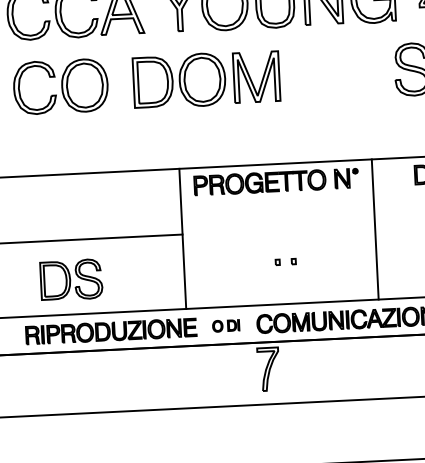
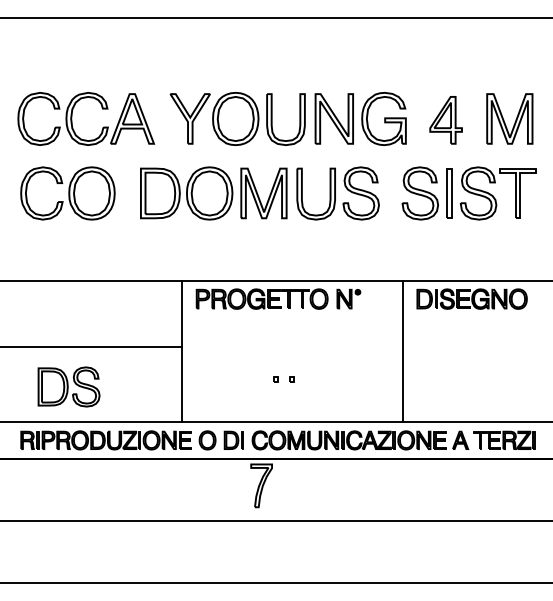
part: (330, 73) -> (337, 193), added
line: (374, 229) -> (402, 351), moved
part: (225, 326) -> (220, 440), size x1.67

